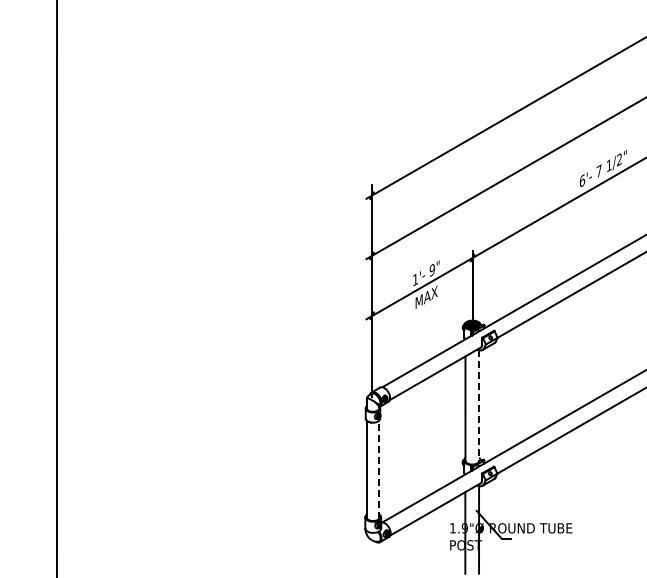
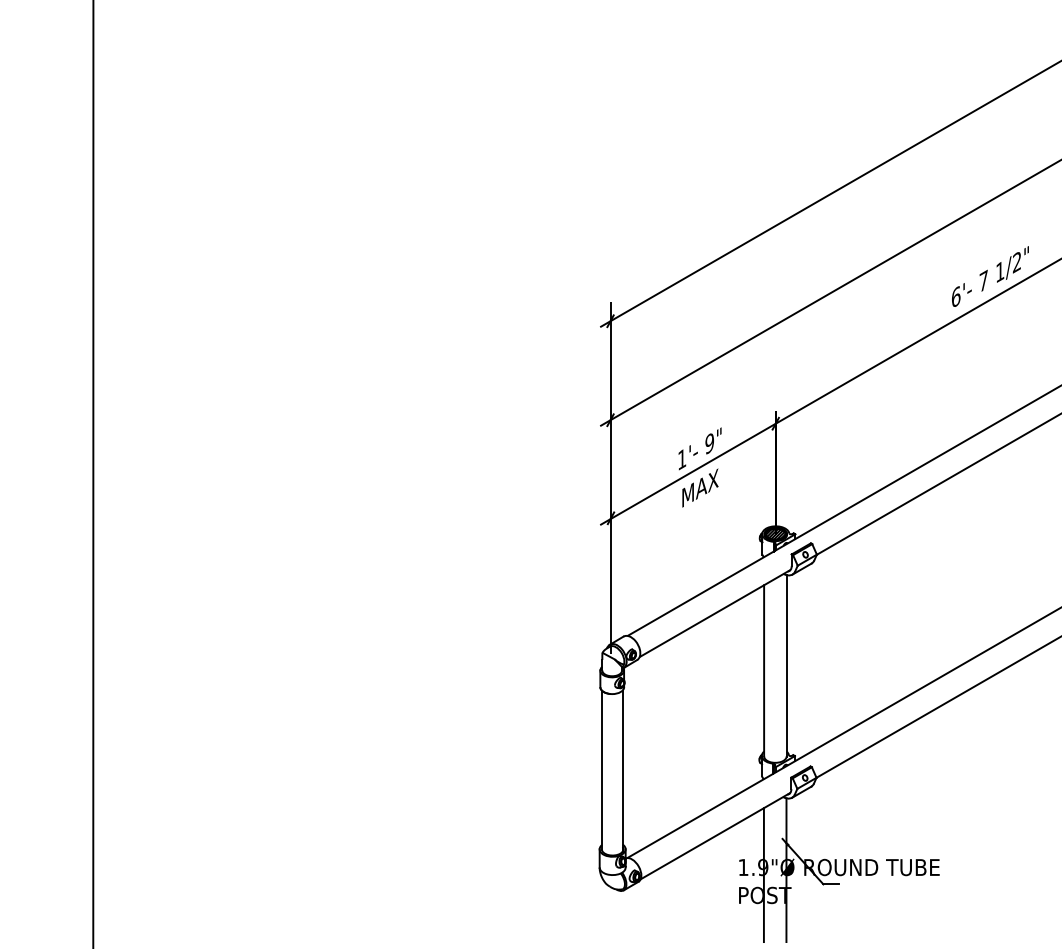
line: (479, 406) -> (787, 667), dashed -> solid
line: (379, 469) -> (622, 770), dashed -> solid

